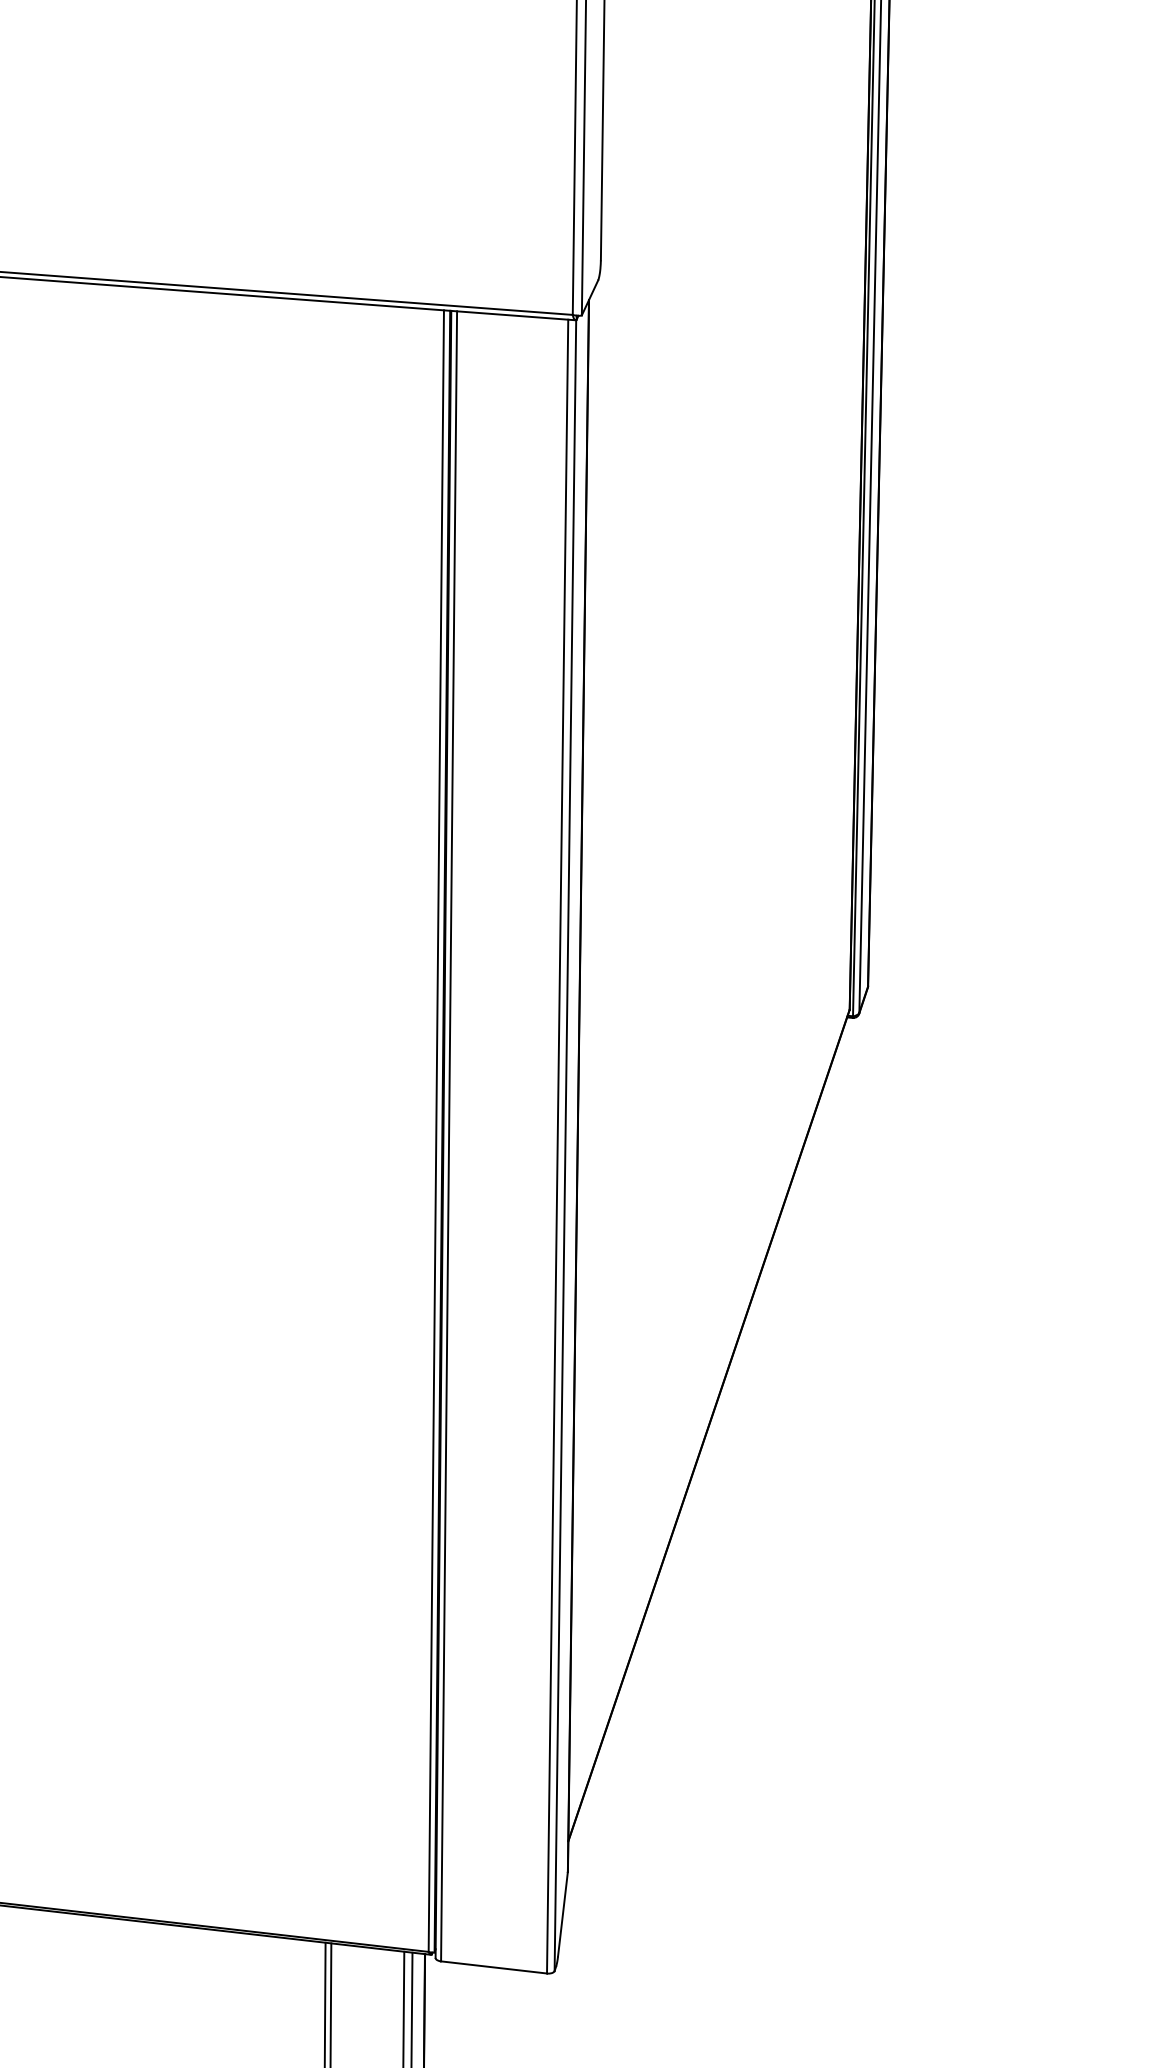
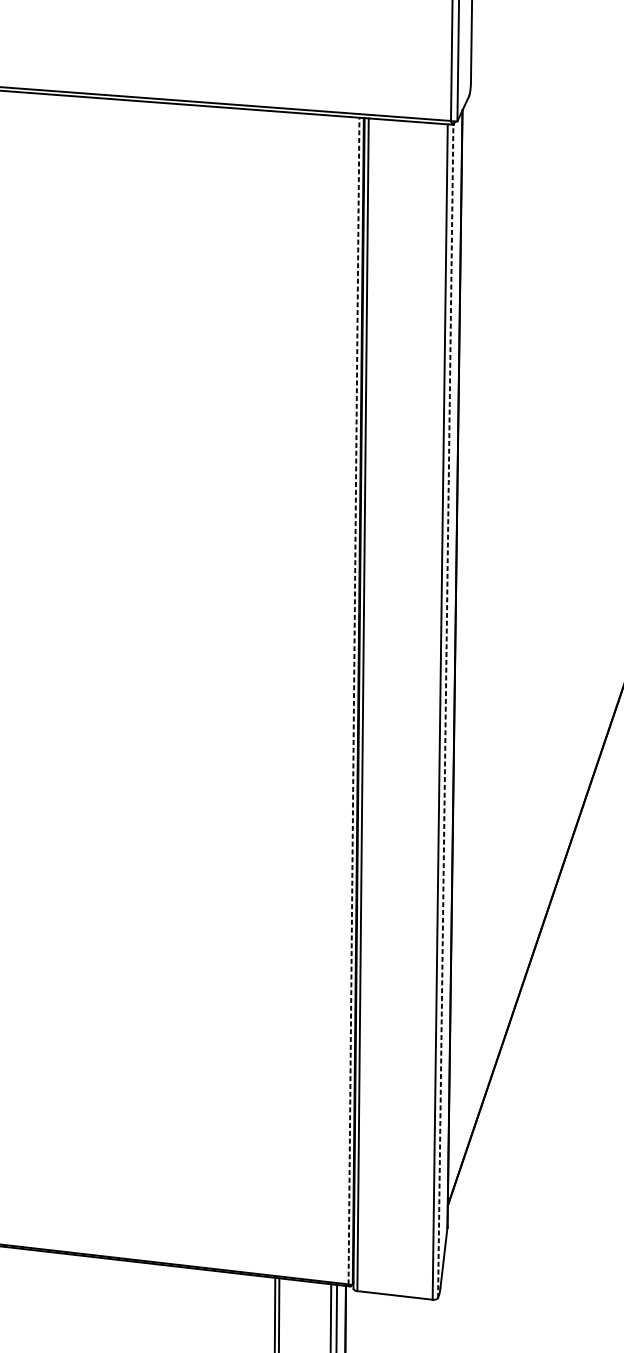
line: (436, 1131) -> (354, 701), solid -> dashed
line: (565, 1145) -> (445, 711), solid -> dashed

